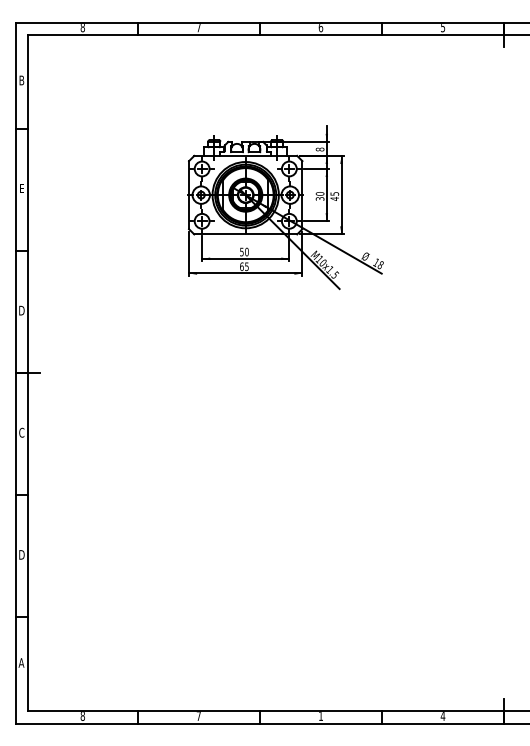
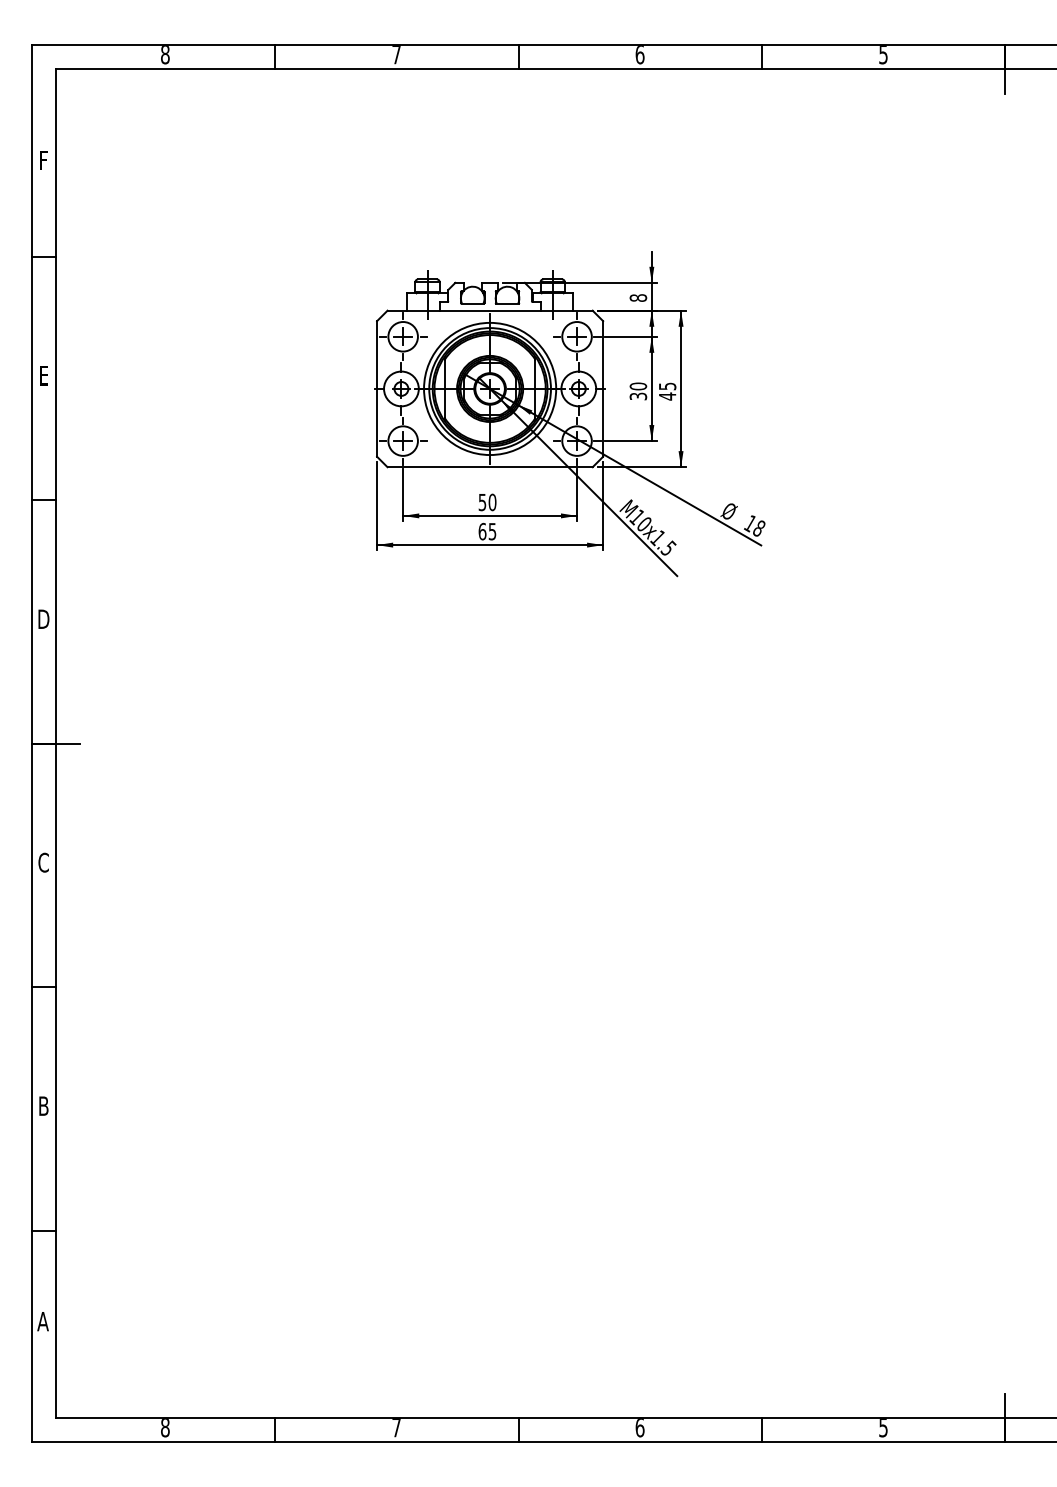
text: (21, 80) -> (43, 160), B -> F
text: (21, 554) -> (43, 1105), D -> B
text: (320, 716) -> (639, 1428), 1 -> 6
text: (442, 716) -> (882, 1428), 4 -> 5

